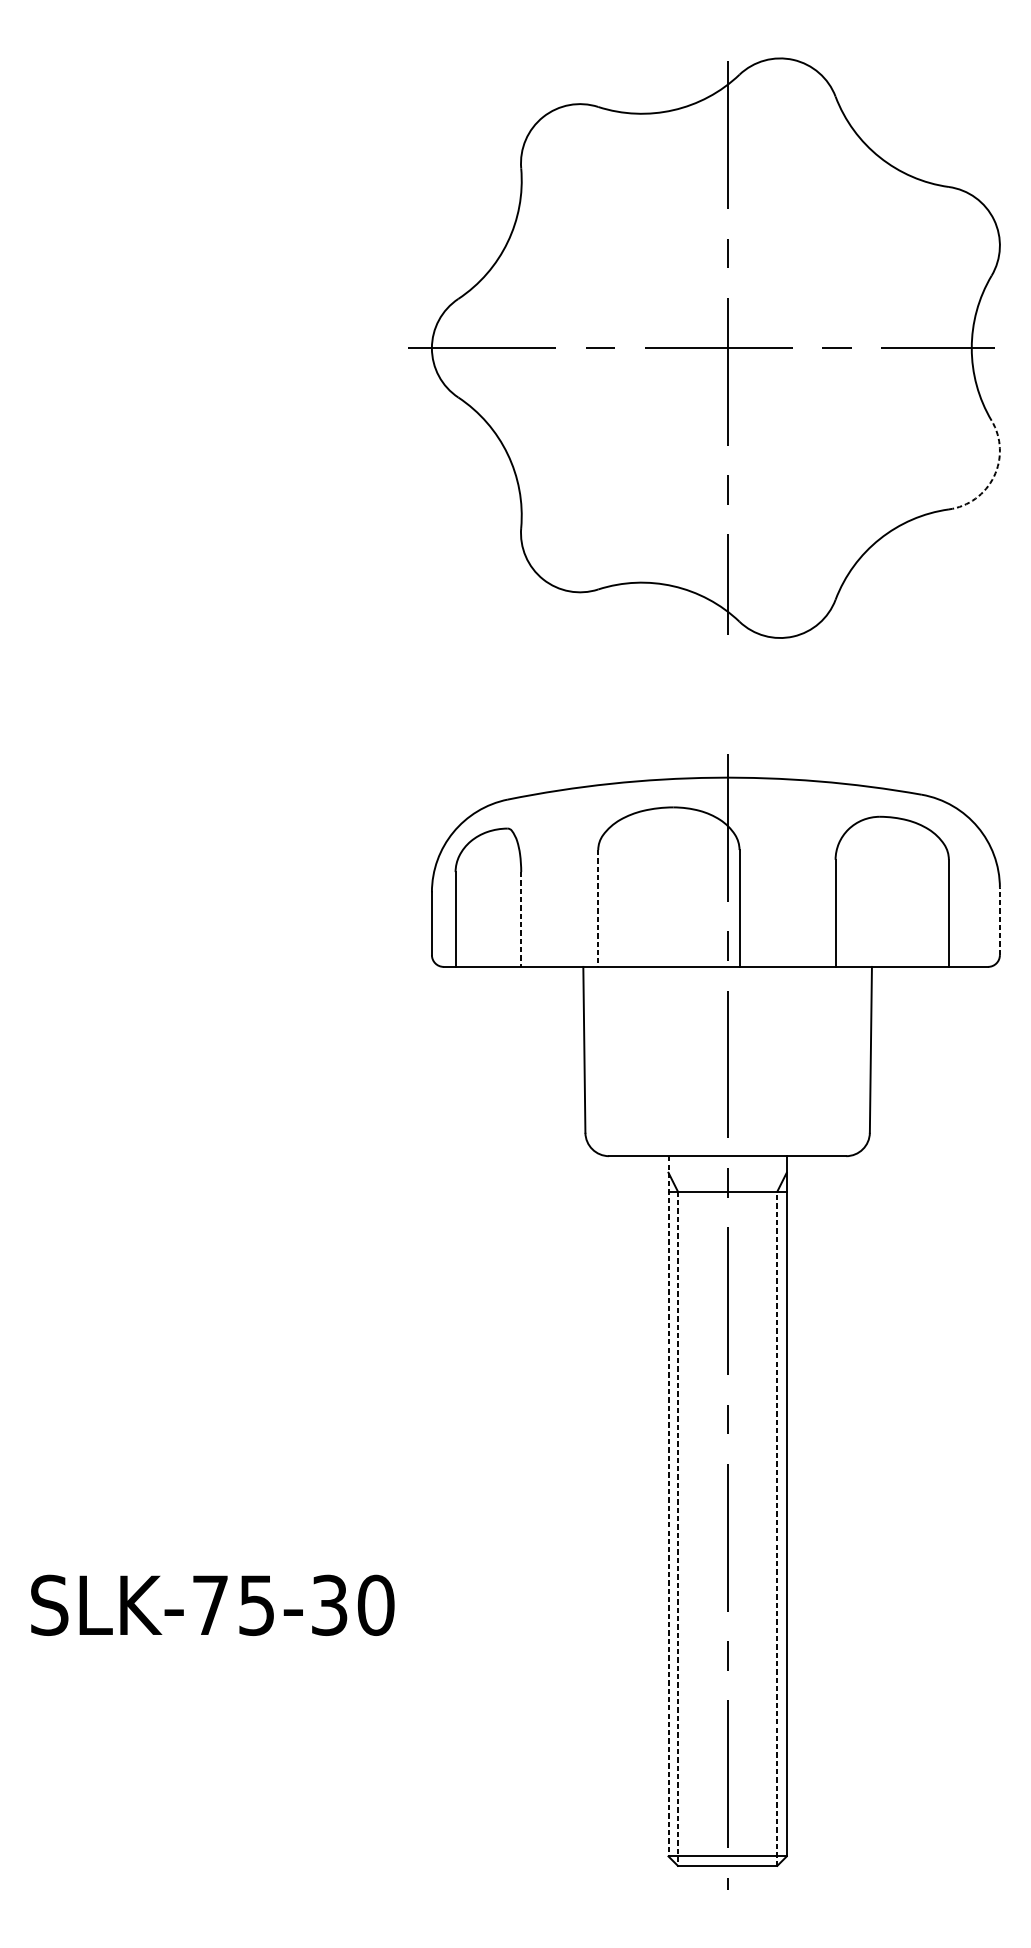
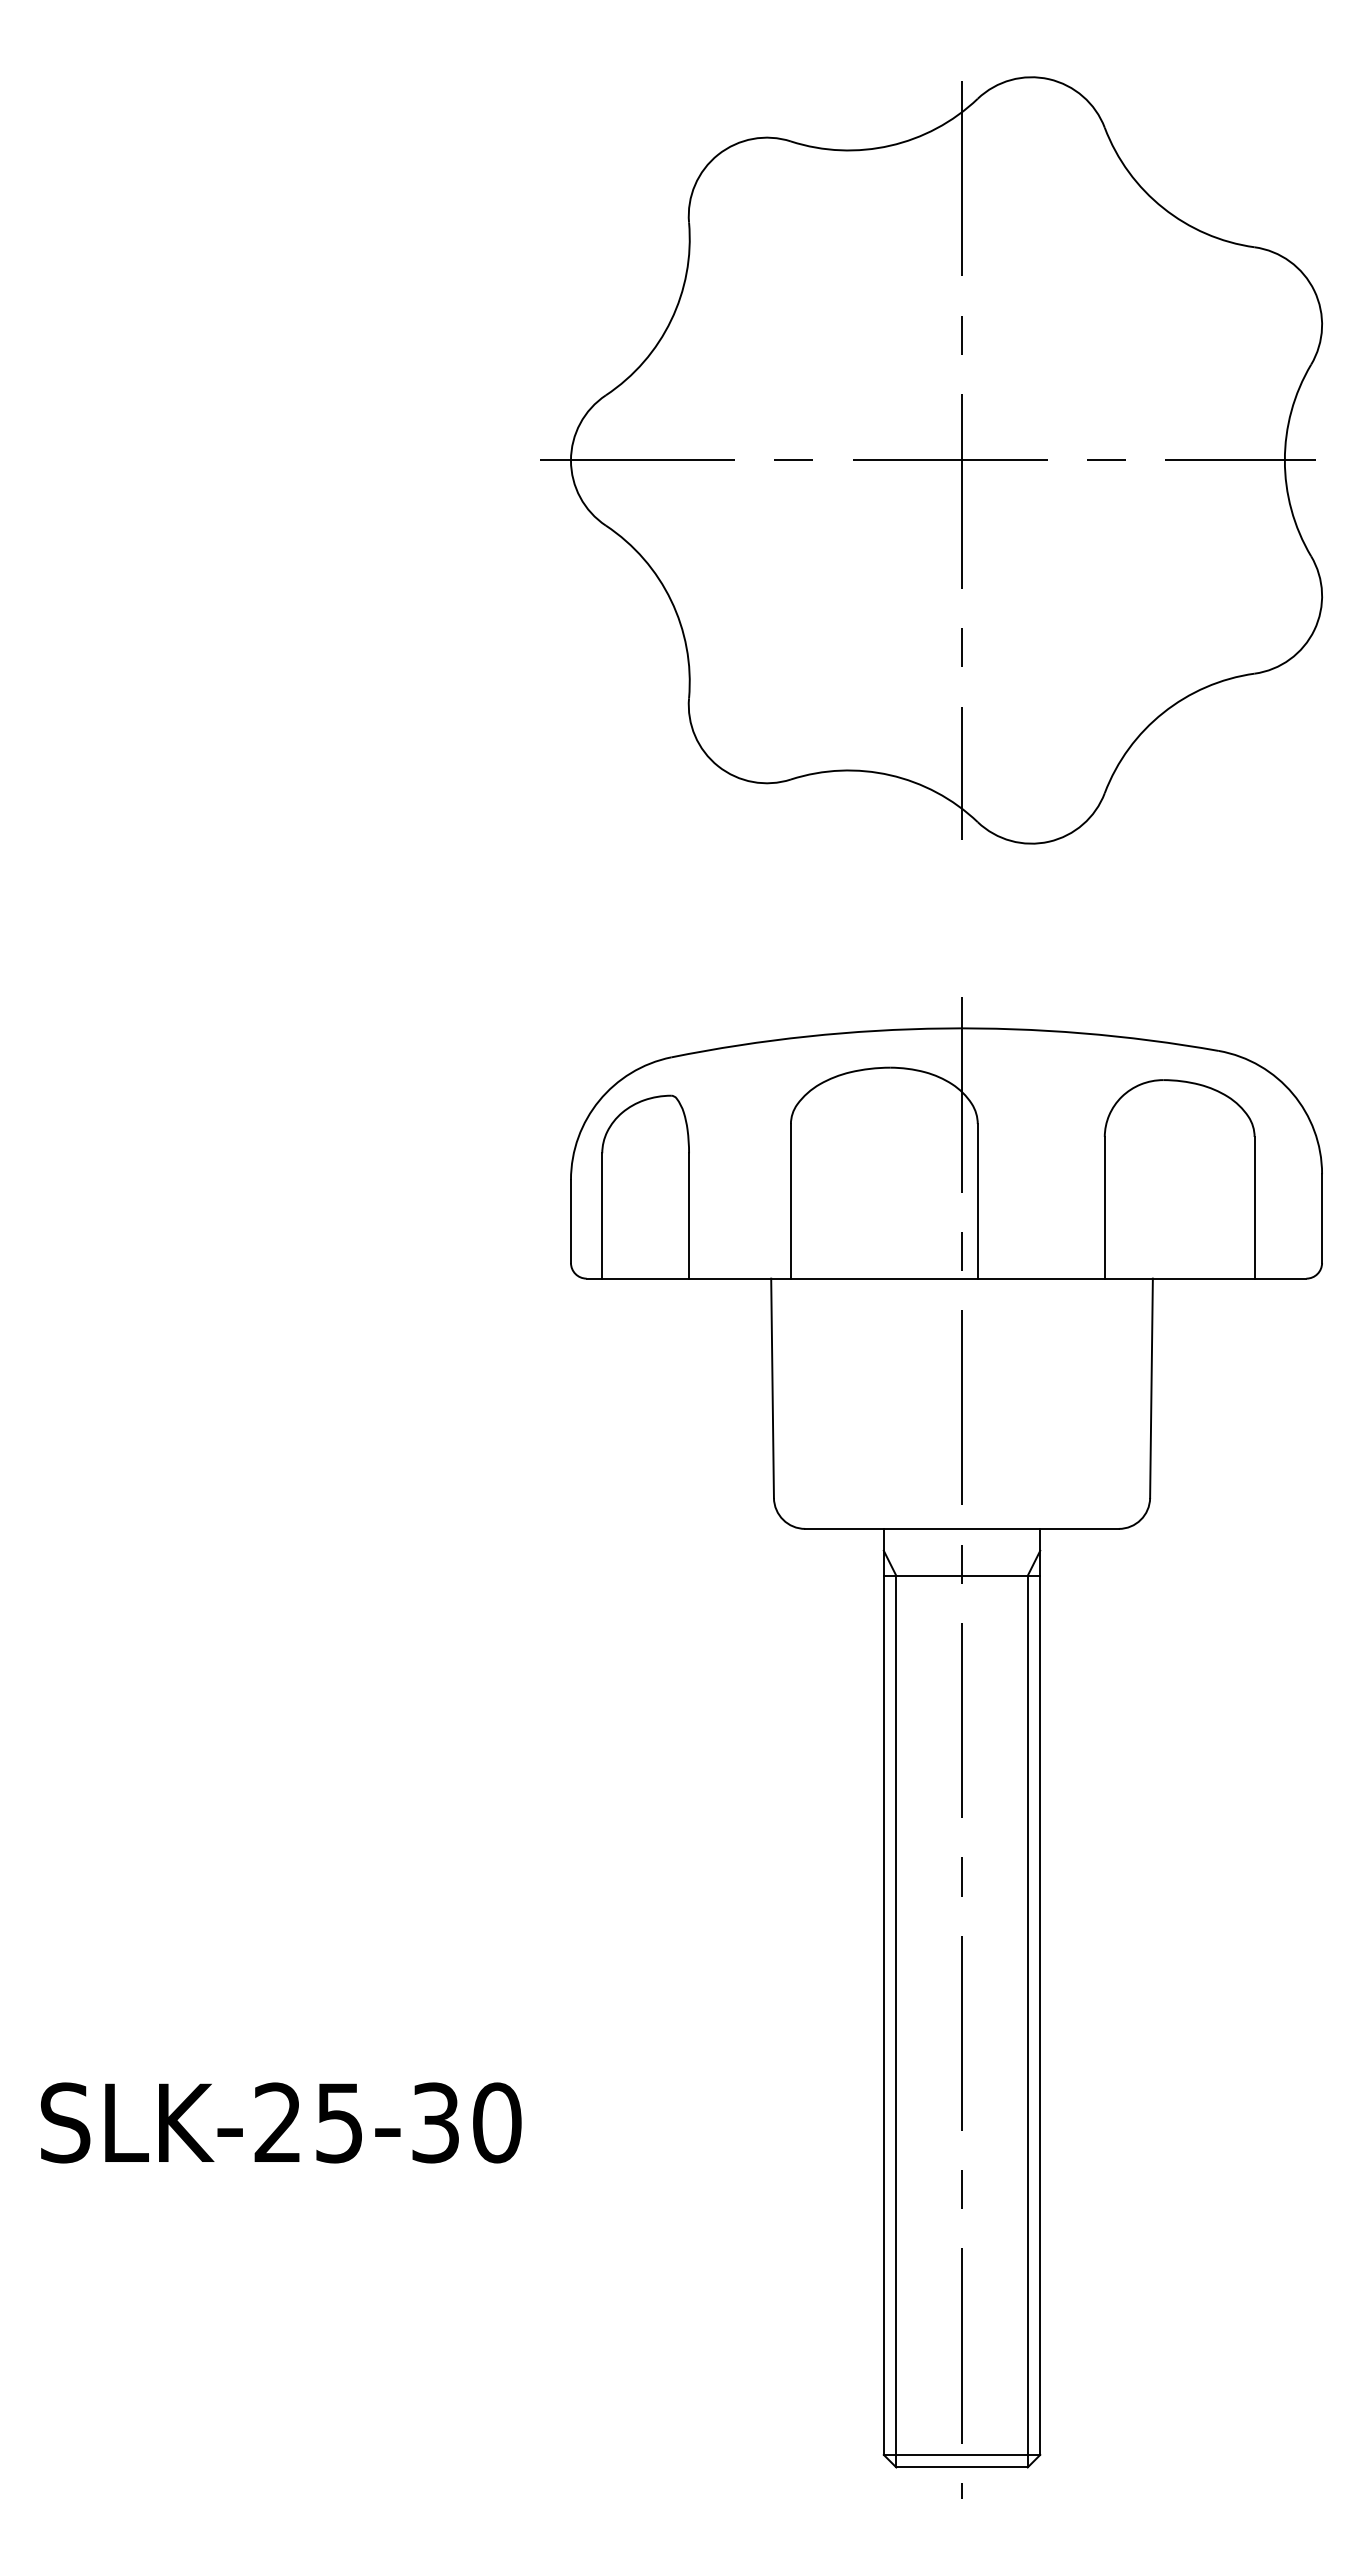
arc: (994, 476) -> (1314, 630), dashed -> solid
line: (597, 908) -> (790, 1201), dashed -> solid
line: (521, 919) -> (689, 1215), dashed -> solid
line: (1000, 921) -> (1322, 1218), dashed -> solid
line: (668, 1506) -> (883, 1992), dashed -> solid
line: (678, 1528) -> (896, 2021), dashed -> solid
line: (777, 1528) -> (1027, 2021), dashed -> solid
text: (209, 1604) -> (277, 2121), SLK-75-30 -> SLK-25-30

